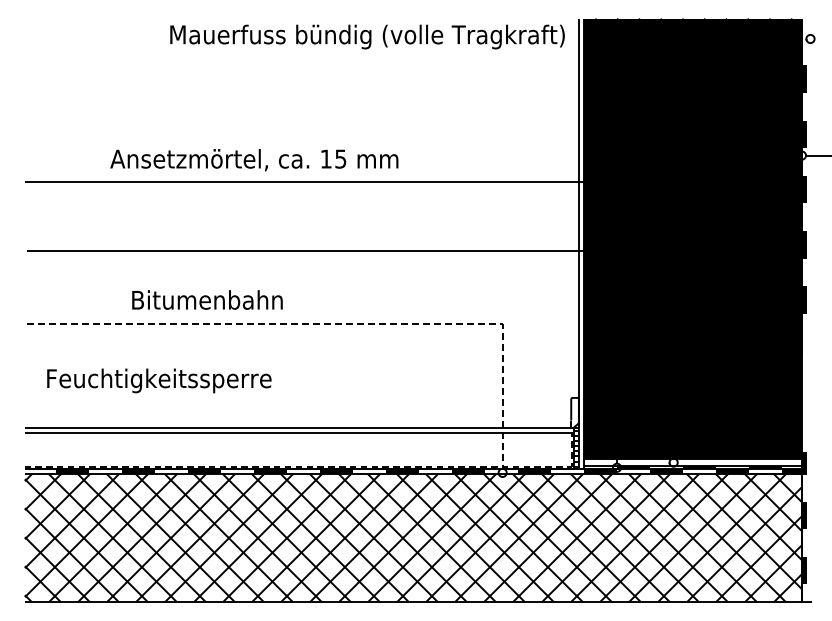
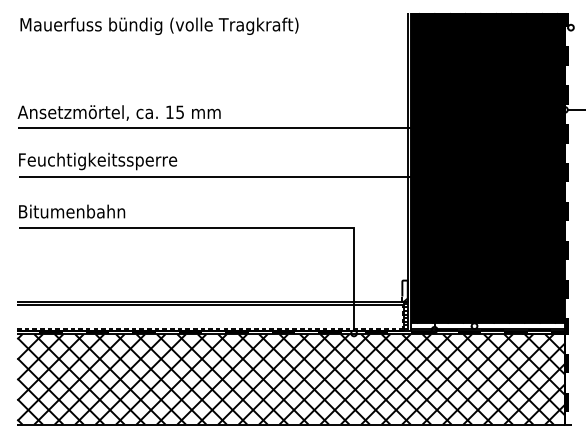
fill: (804, 27) -> (566, 19), added
text: (367, 36) -> (159, 25), moved
text: (254, 160) -> (119, 113), moved
text: (207, 299) -> (72, 211), moved
line: (337, 323) -> (237, 228), dashed -> solid
fill: (804, 354) -> (566, 250), added
text: (159, 380) -> (98, 161), moved
fill: (804, 410) -> (566, 289), added

